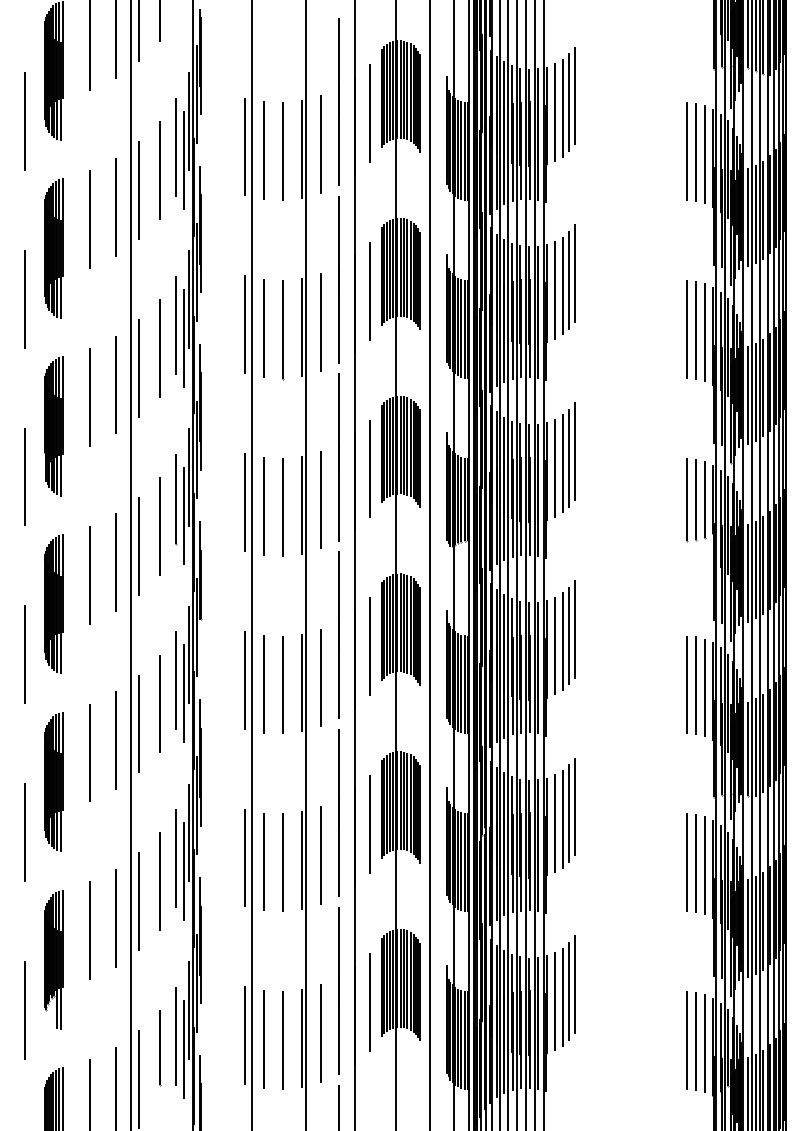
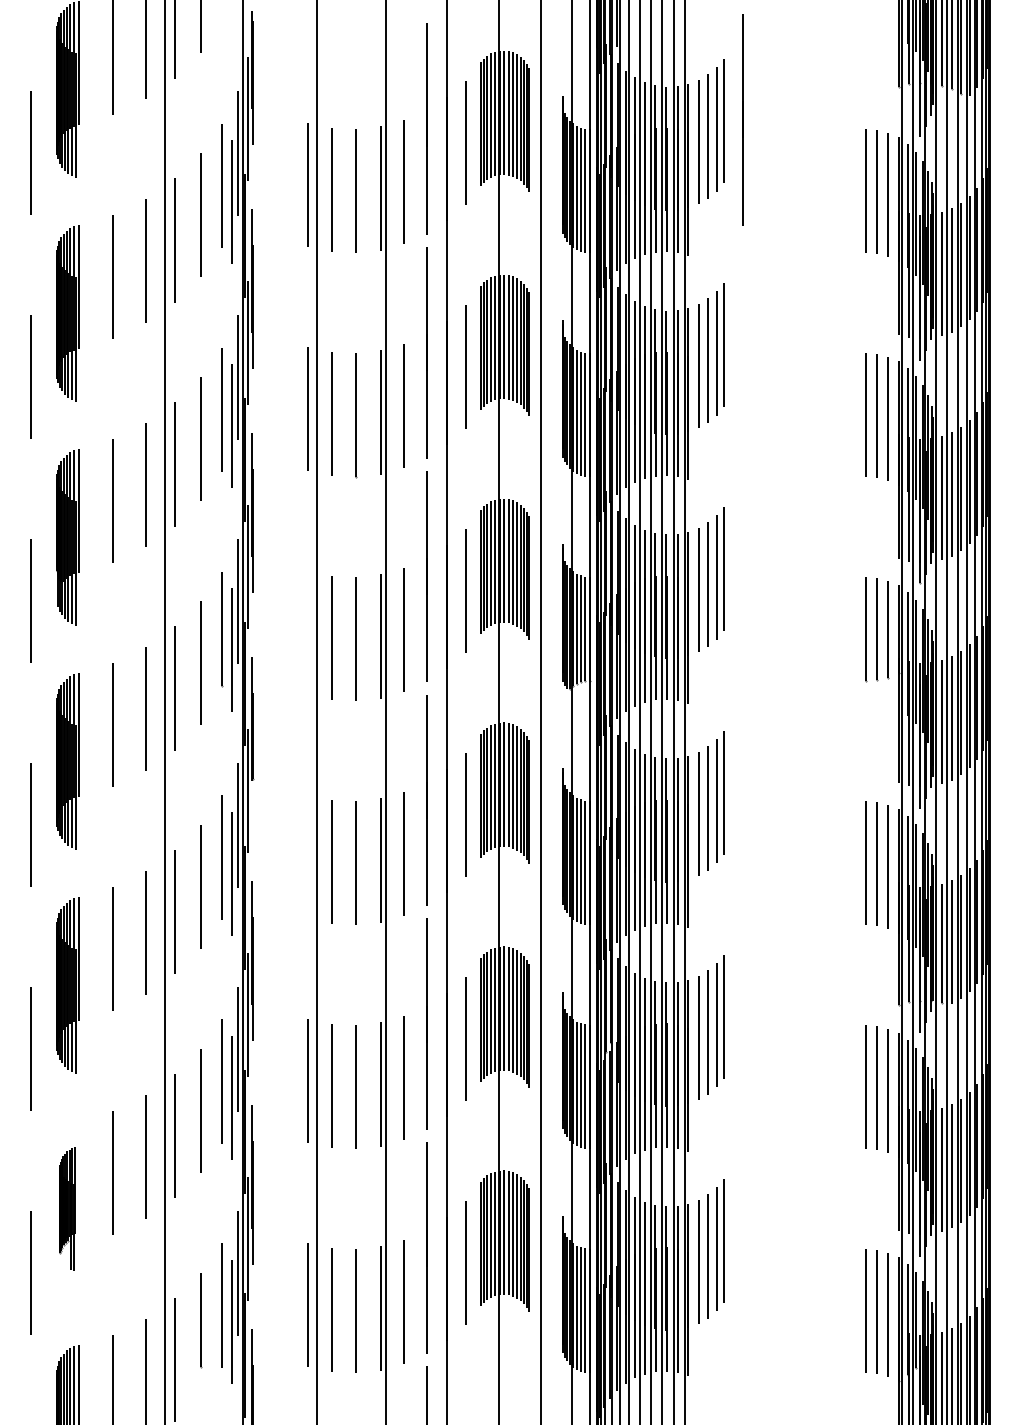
line: (589, 94) -> (742, 119), added
line: (244, 502) -> (307, 633), removed
line: (244, 679) -> (307, 856), removed
part: (53, 959) -> (67, 1208), size x0.7

